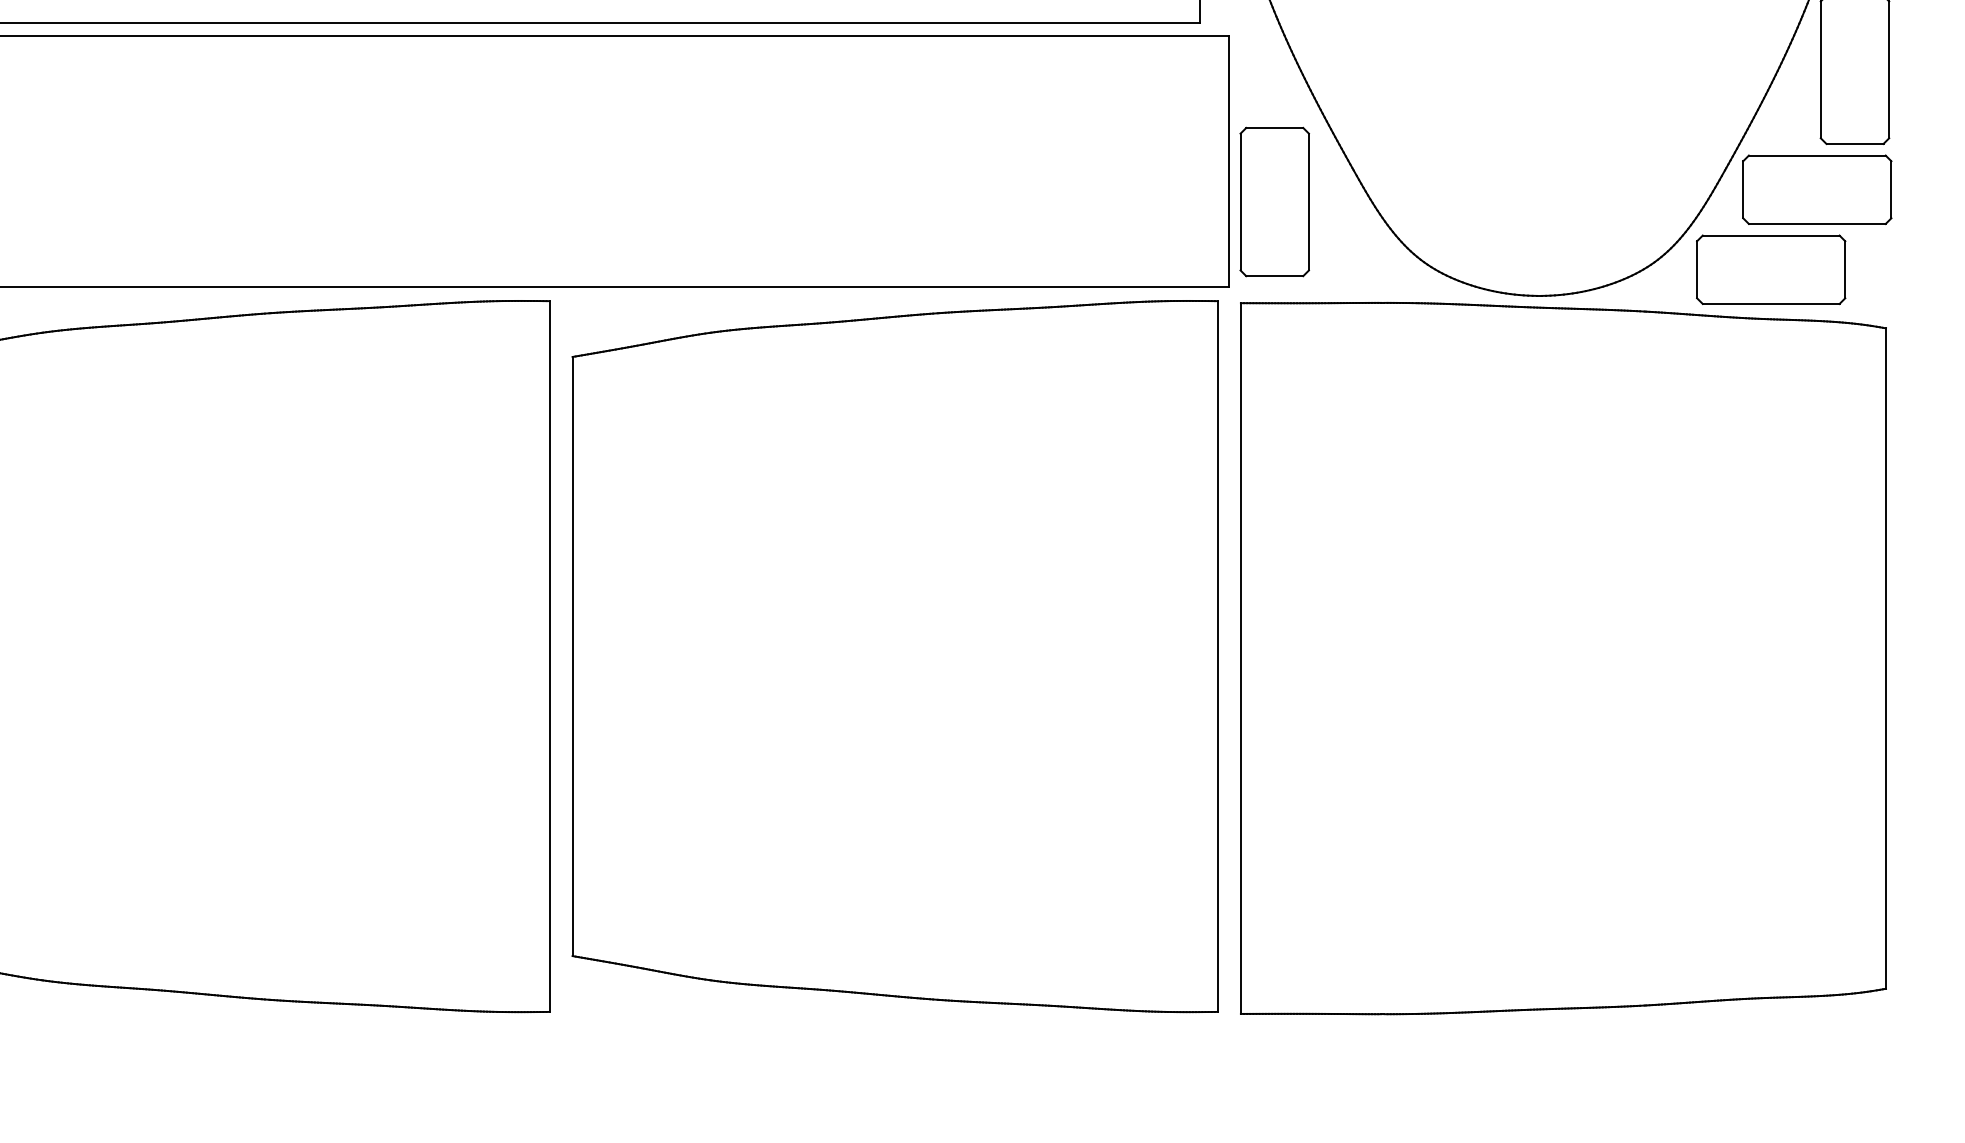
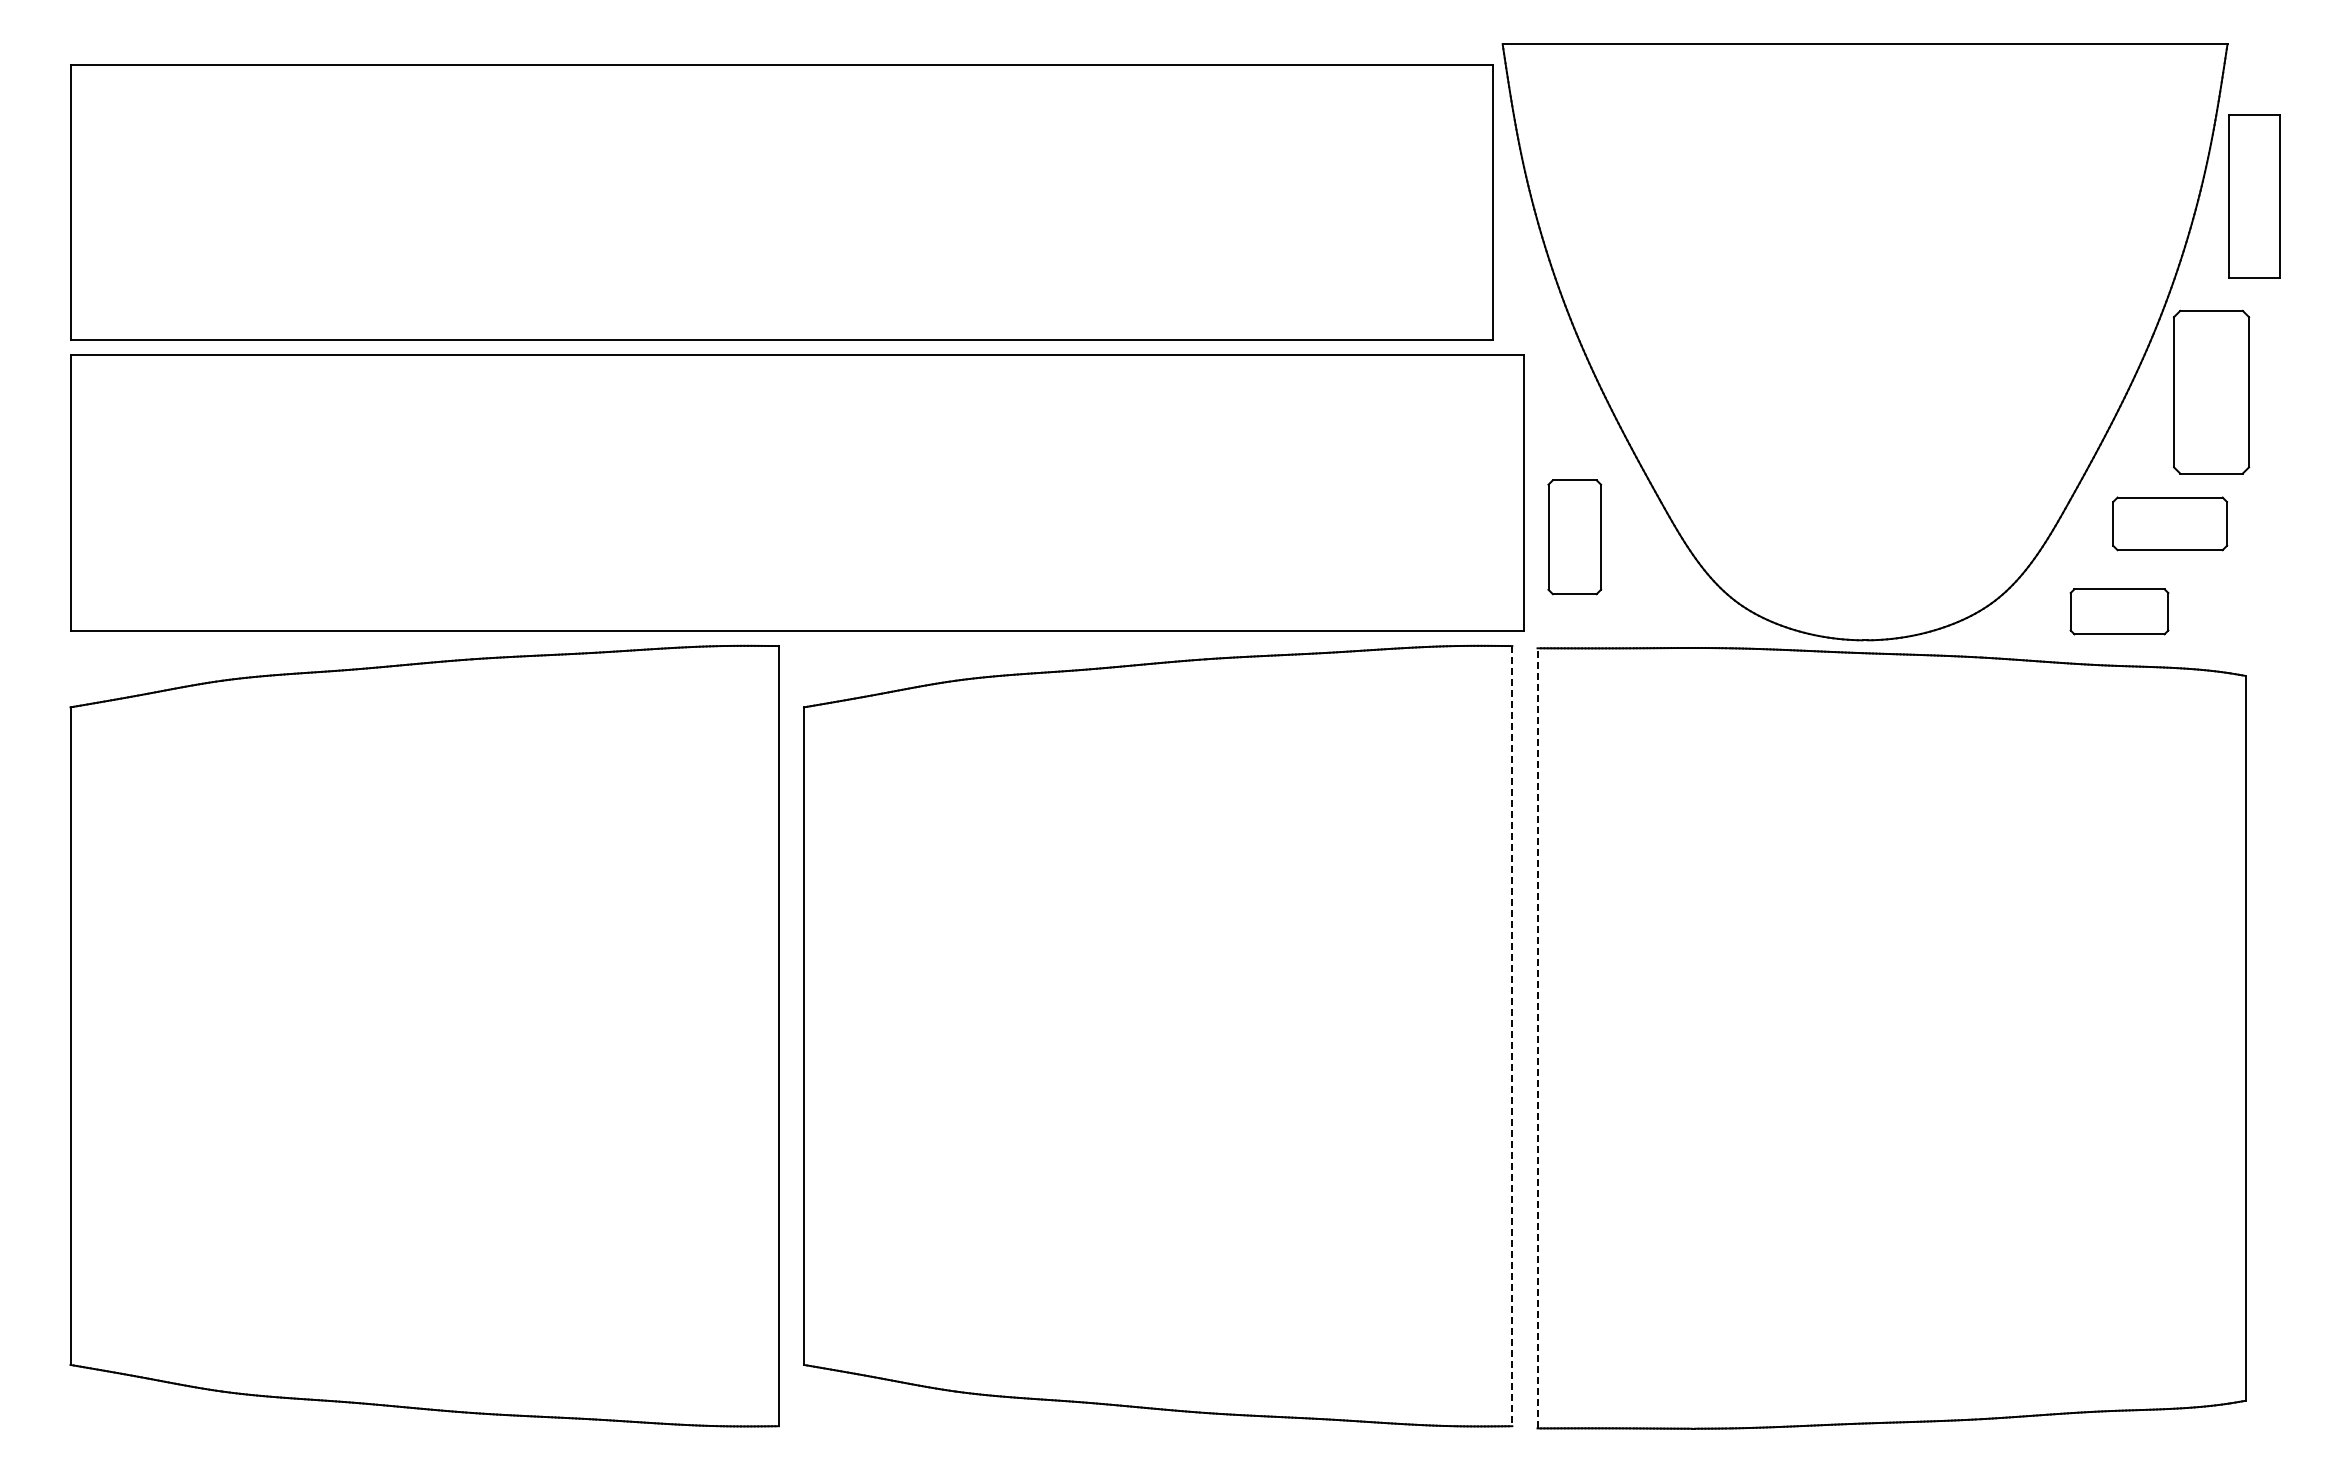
part: (1816, 189) -> (2169, 523), size x0.7
part: (1274, 201) -> (1574, 536), size x0.7
part: (1771, 269) -> (2119, 611), size x0.6
line: (1218, 656) -> (1512, 1036), solid -> dashed
line: (1240, 657) -> (1537, 1037), solid -> dashed

